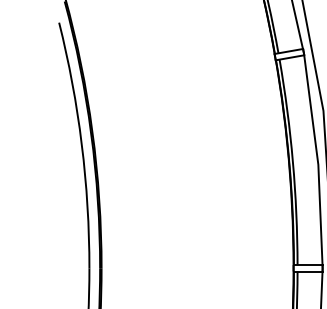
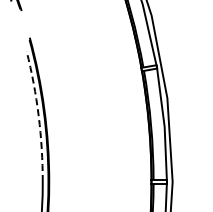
arc: (81, 145) -> (38, 116), solid -> dashed

